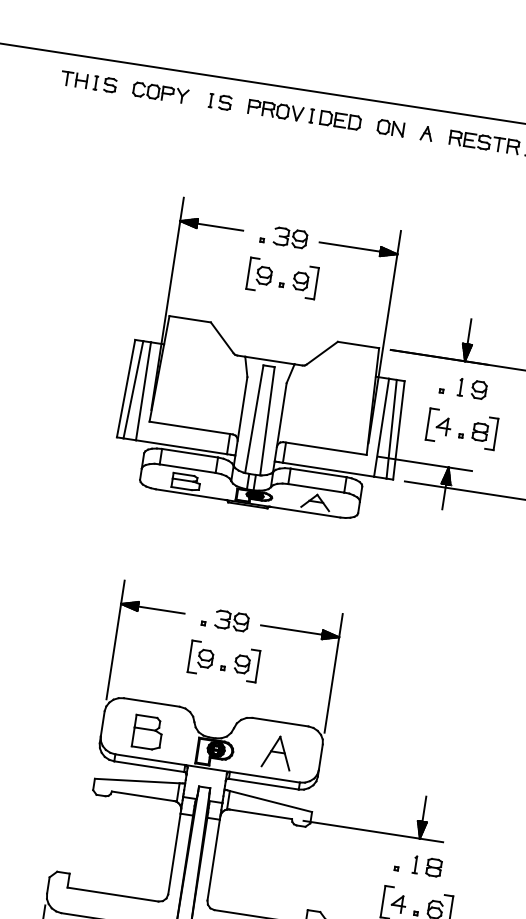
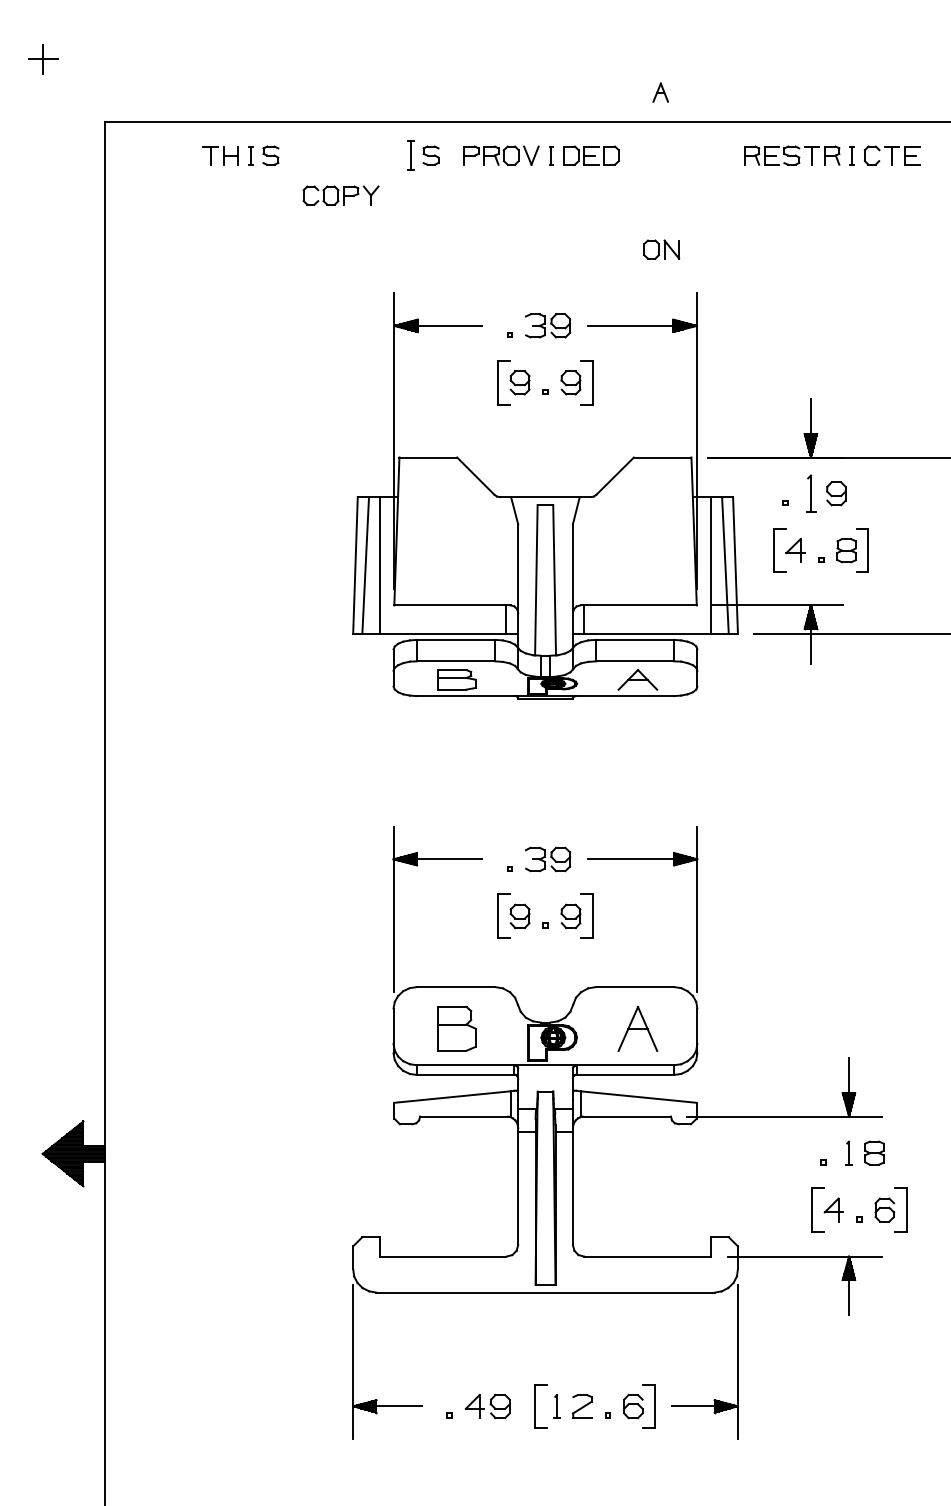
part: (160, 92) -> (340, 195), moved
part: (210, 100) -> (410, 155), size x1.6
part: (390, 128) -> (661, 249), moved
part: (426, 133) -> (660, 92), moved
part: (460, 387) -> (810, 493), size x1.6

